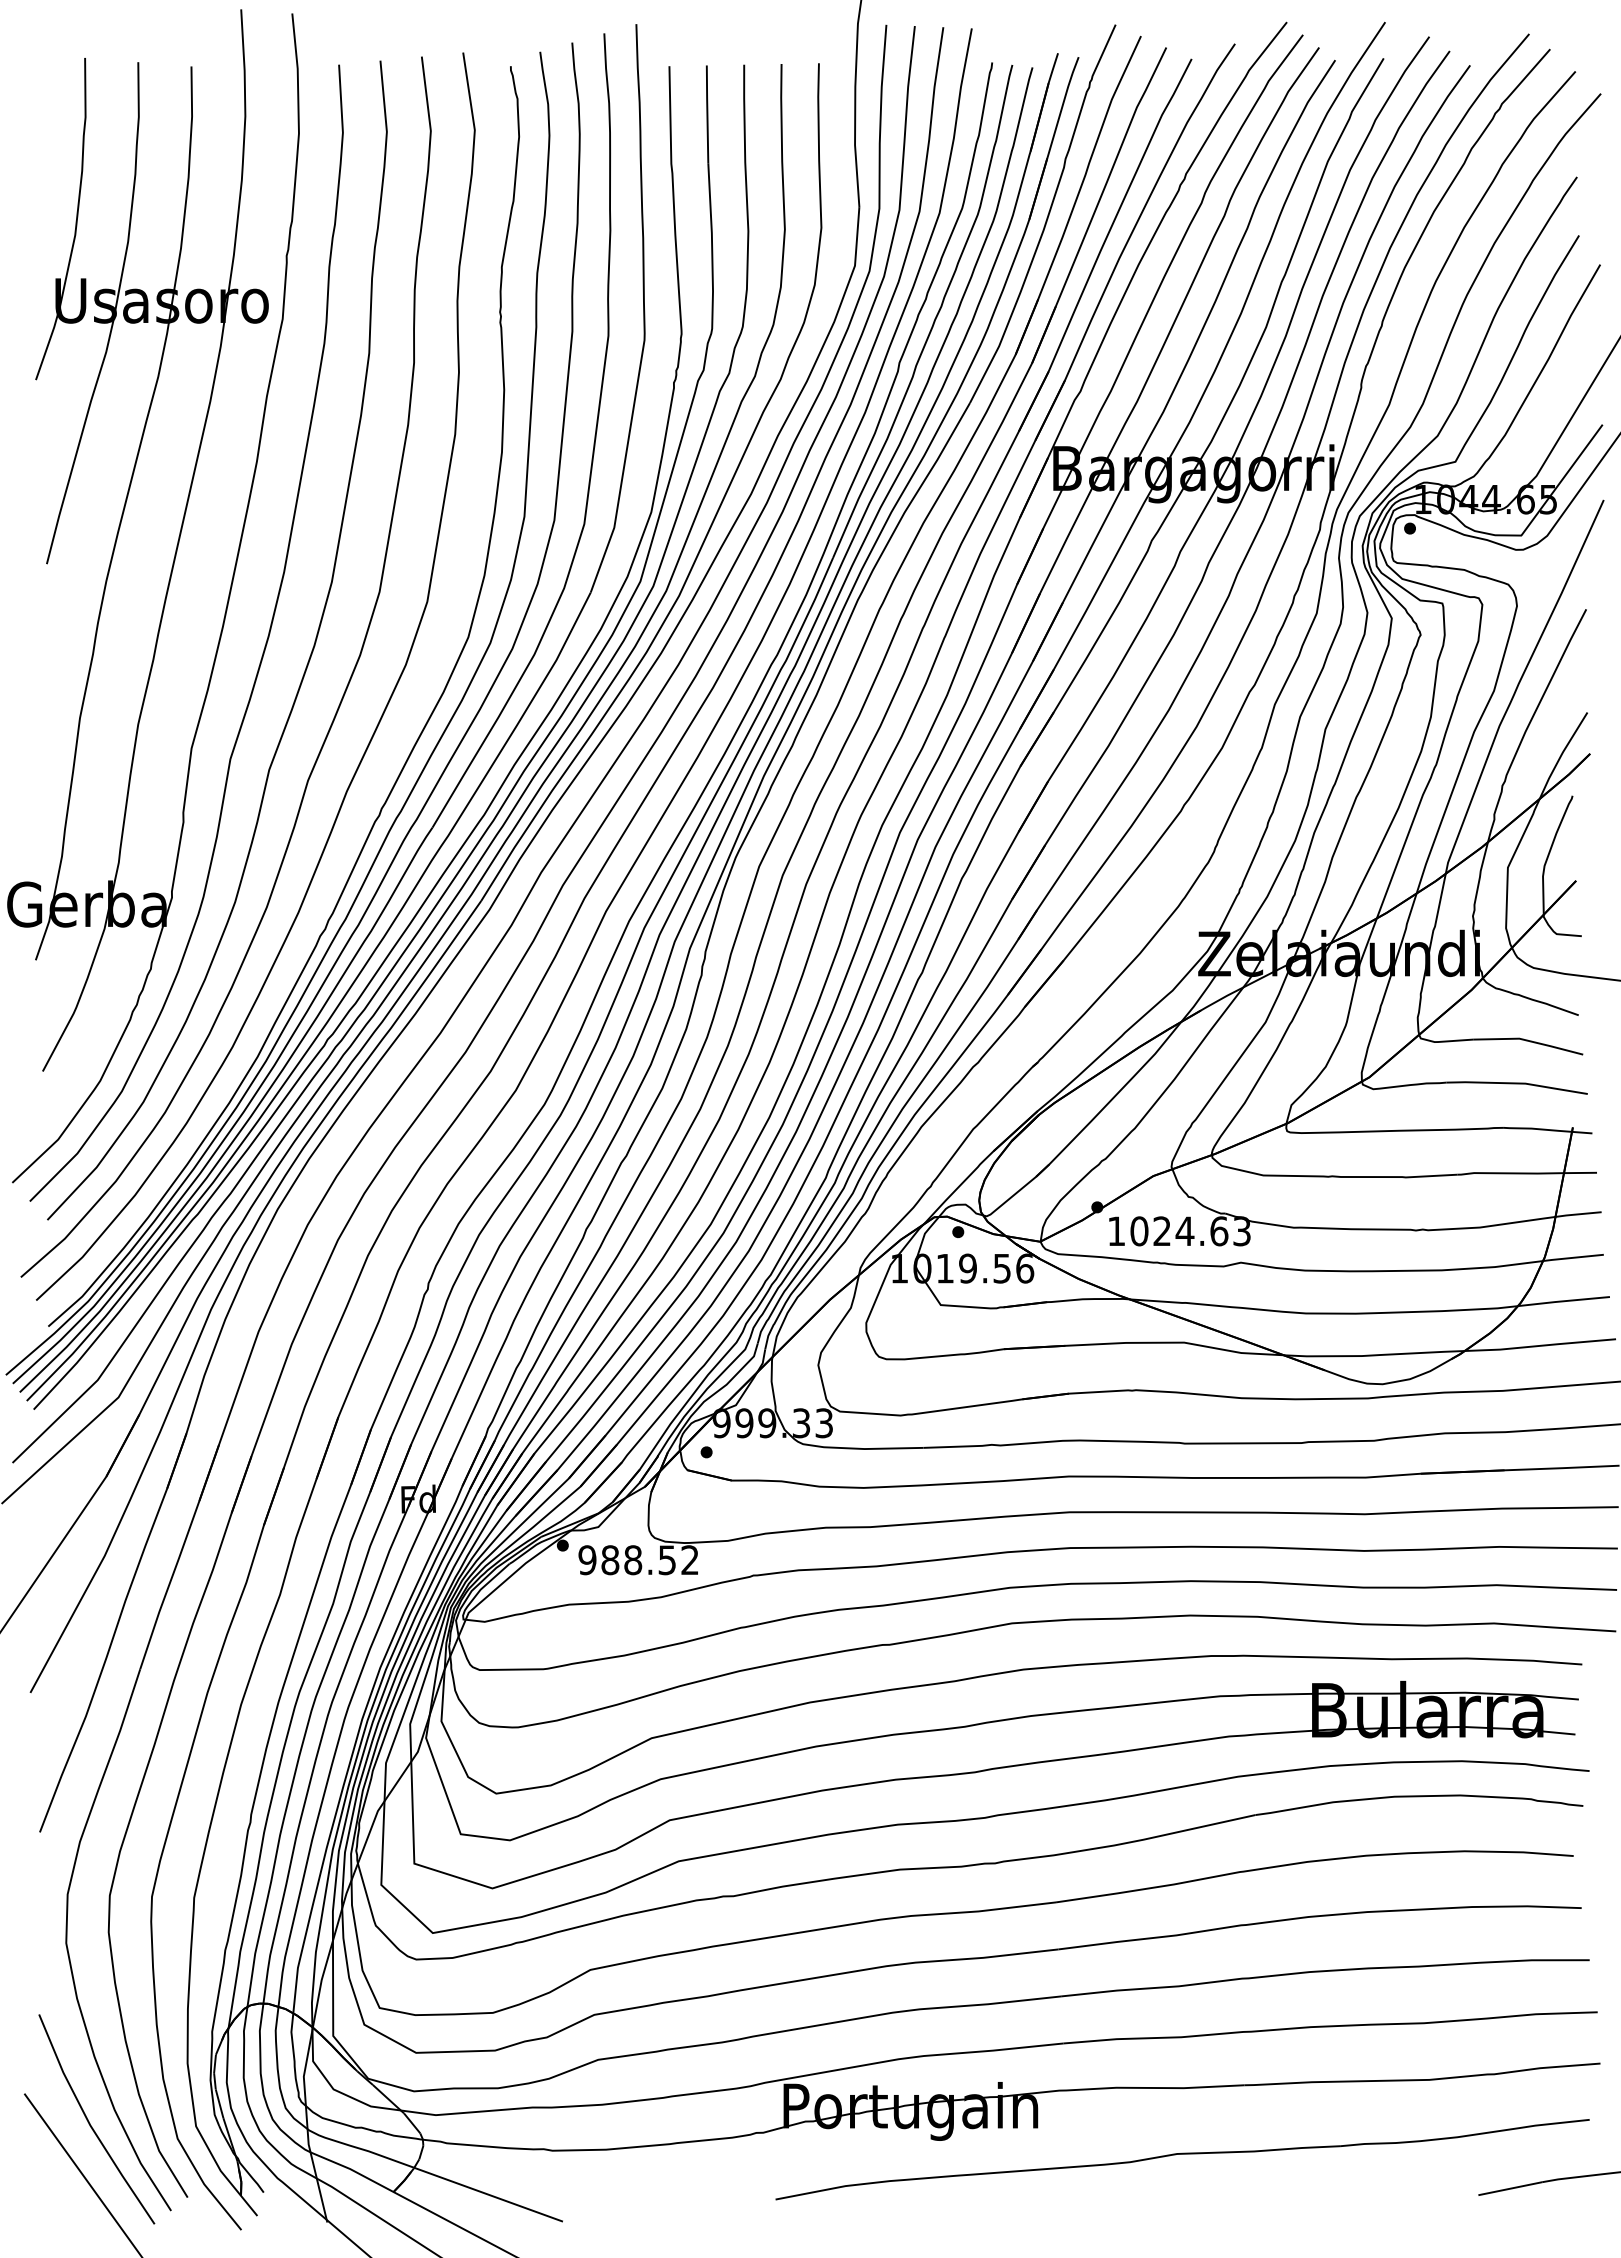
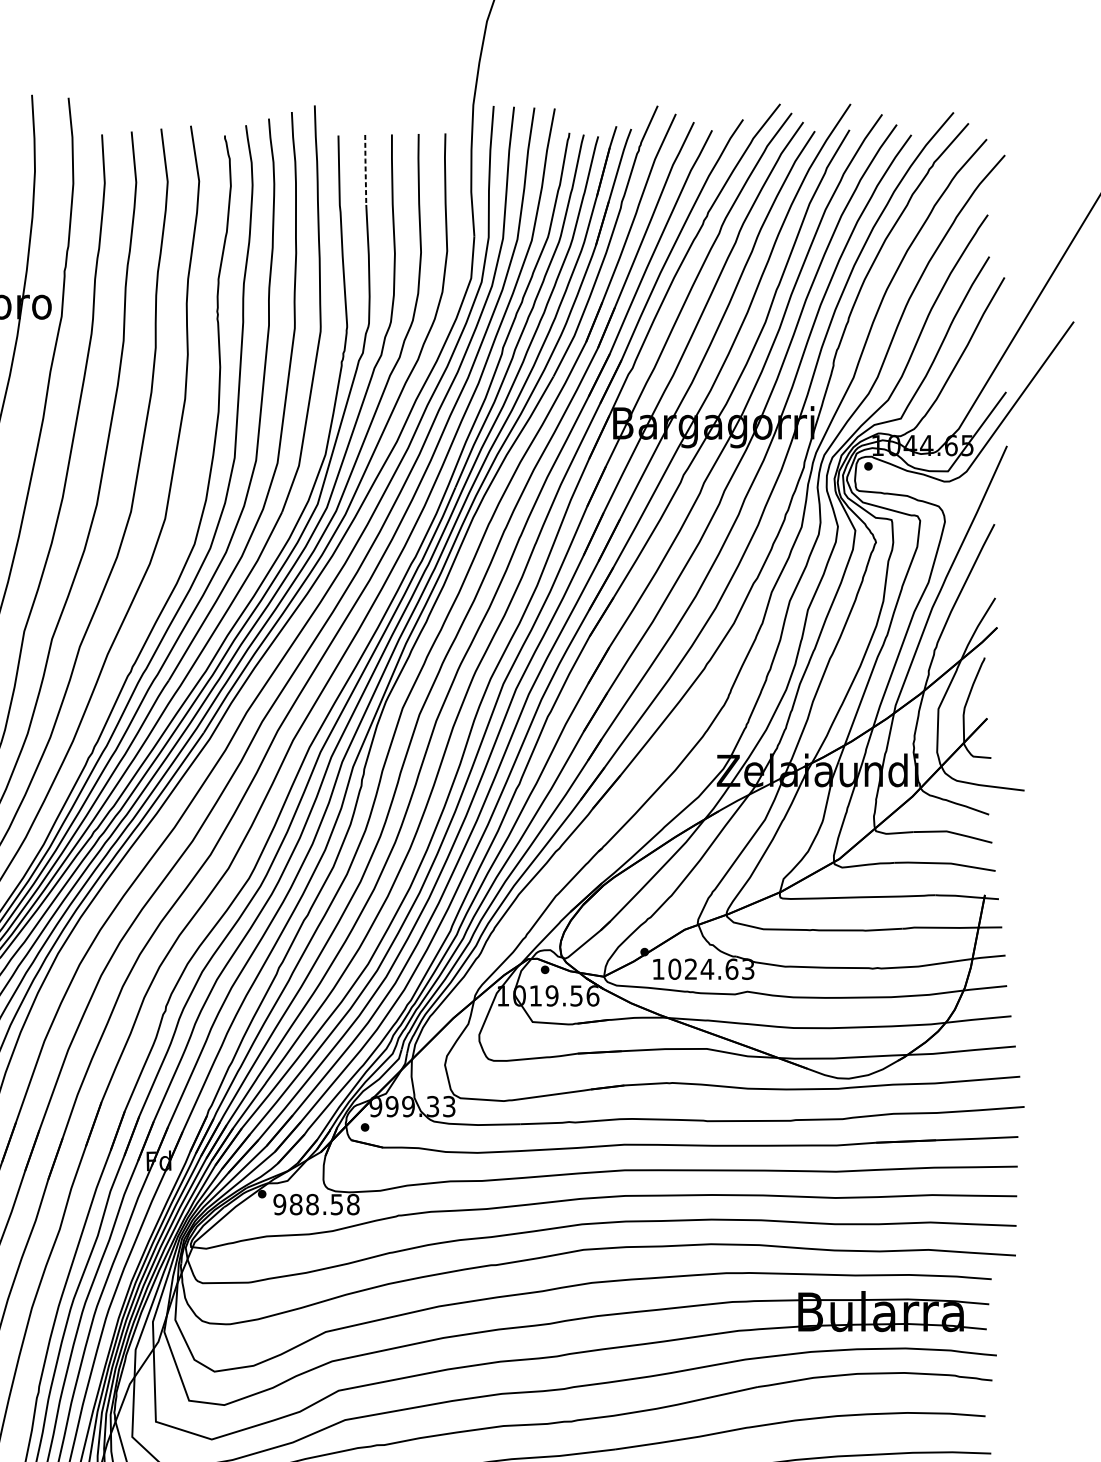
line: (707, 113) -> (365, 169), solid -> dashed
text: (690, 1560) -> (353, 1204), 988.52 -> 988.58

